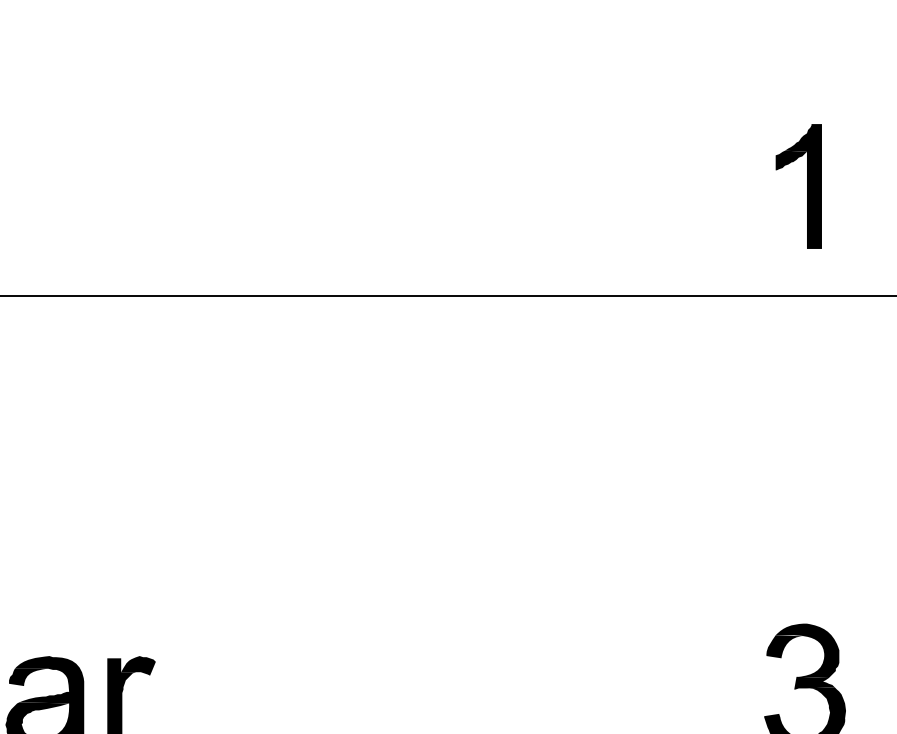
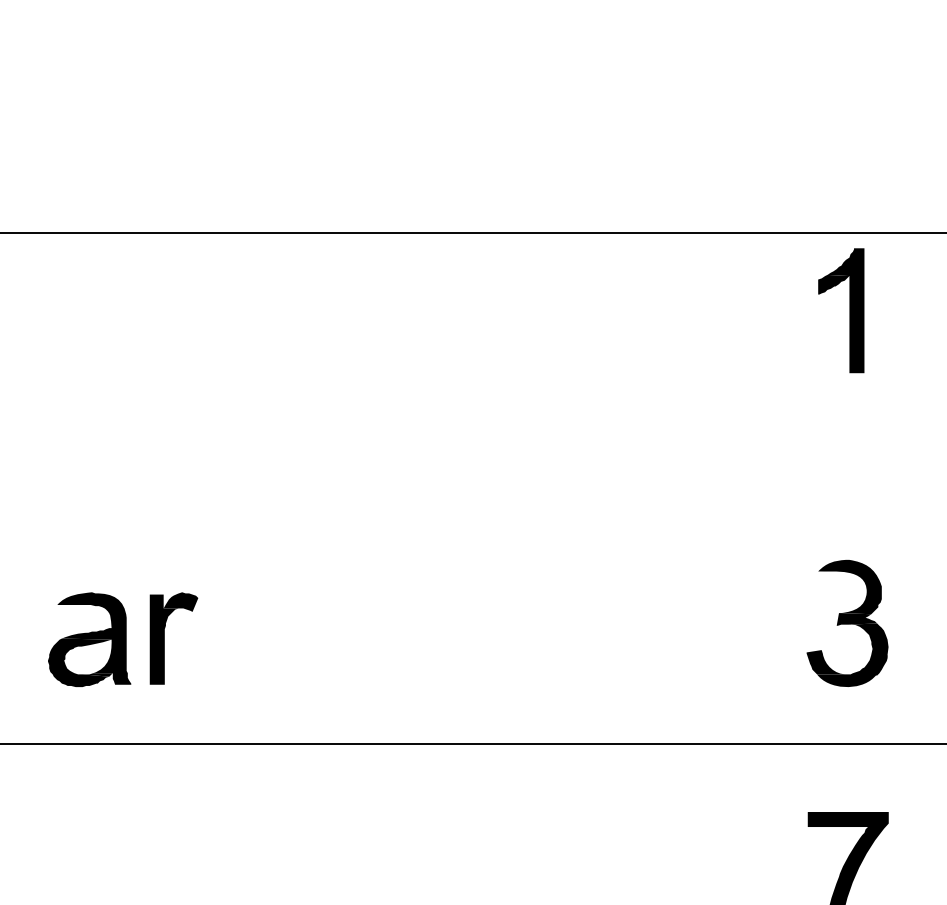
part: (807, 186) -> (849, 310), moved
fill: (784, 646) -> (826, 582), removed
fill: (28, 677) -> (70, 613), removed

